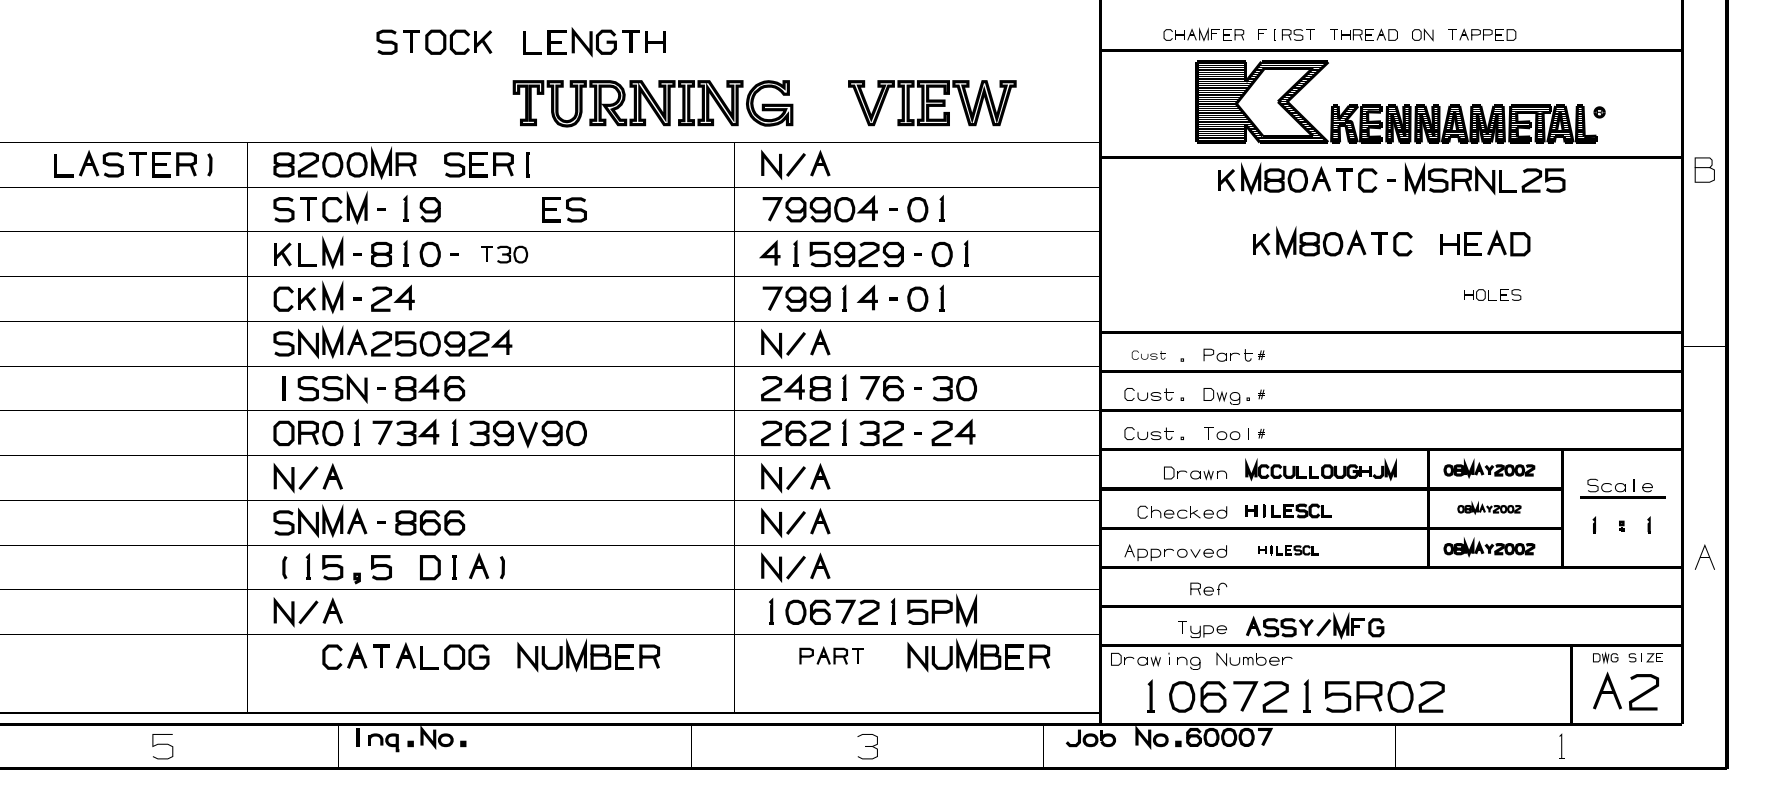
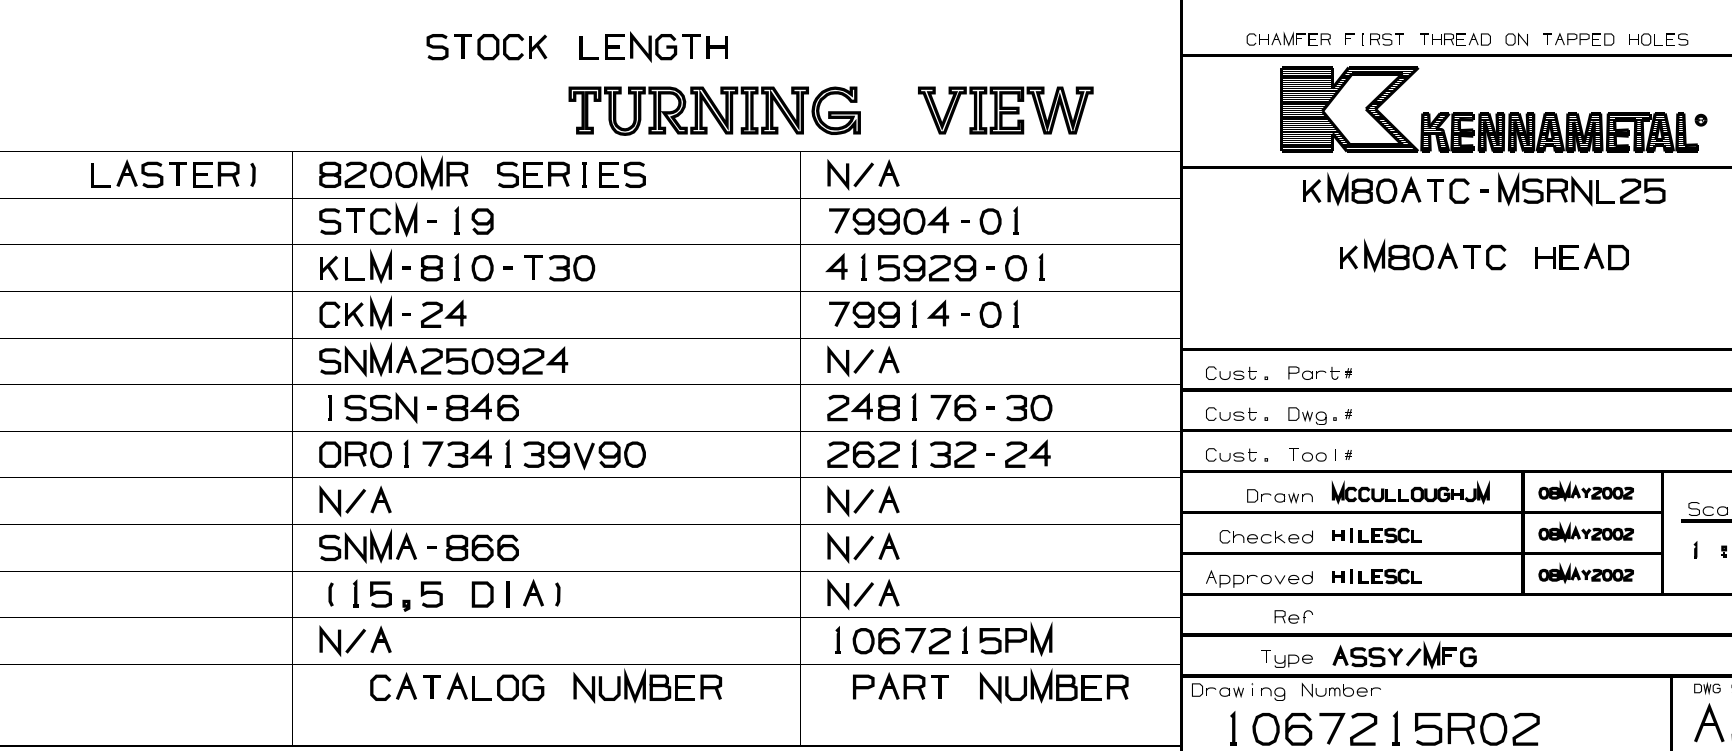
part: (564, 209) -> (622, 174), moved
part: (504, 254) -> (559, 268), size x1.43
part: (1492, 294) -> (1658, 39), moved
part: (1148, 354) -> (1231, 372), size x1.43
part: (1489, 507) -> (1586, 531), size x1.43
part: (1288, 550) -> (1376, 576), size x1.43
part: (831, 655) -> (900, 686), size x1.43

